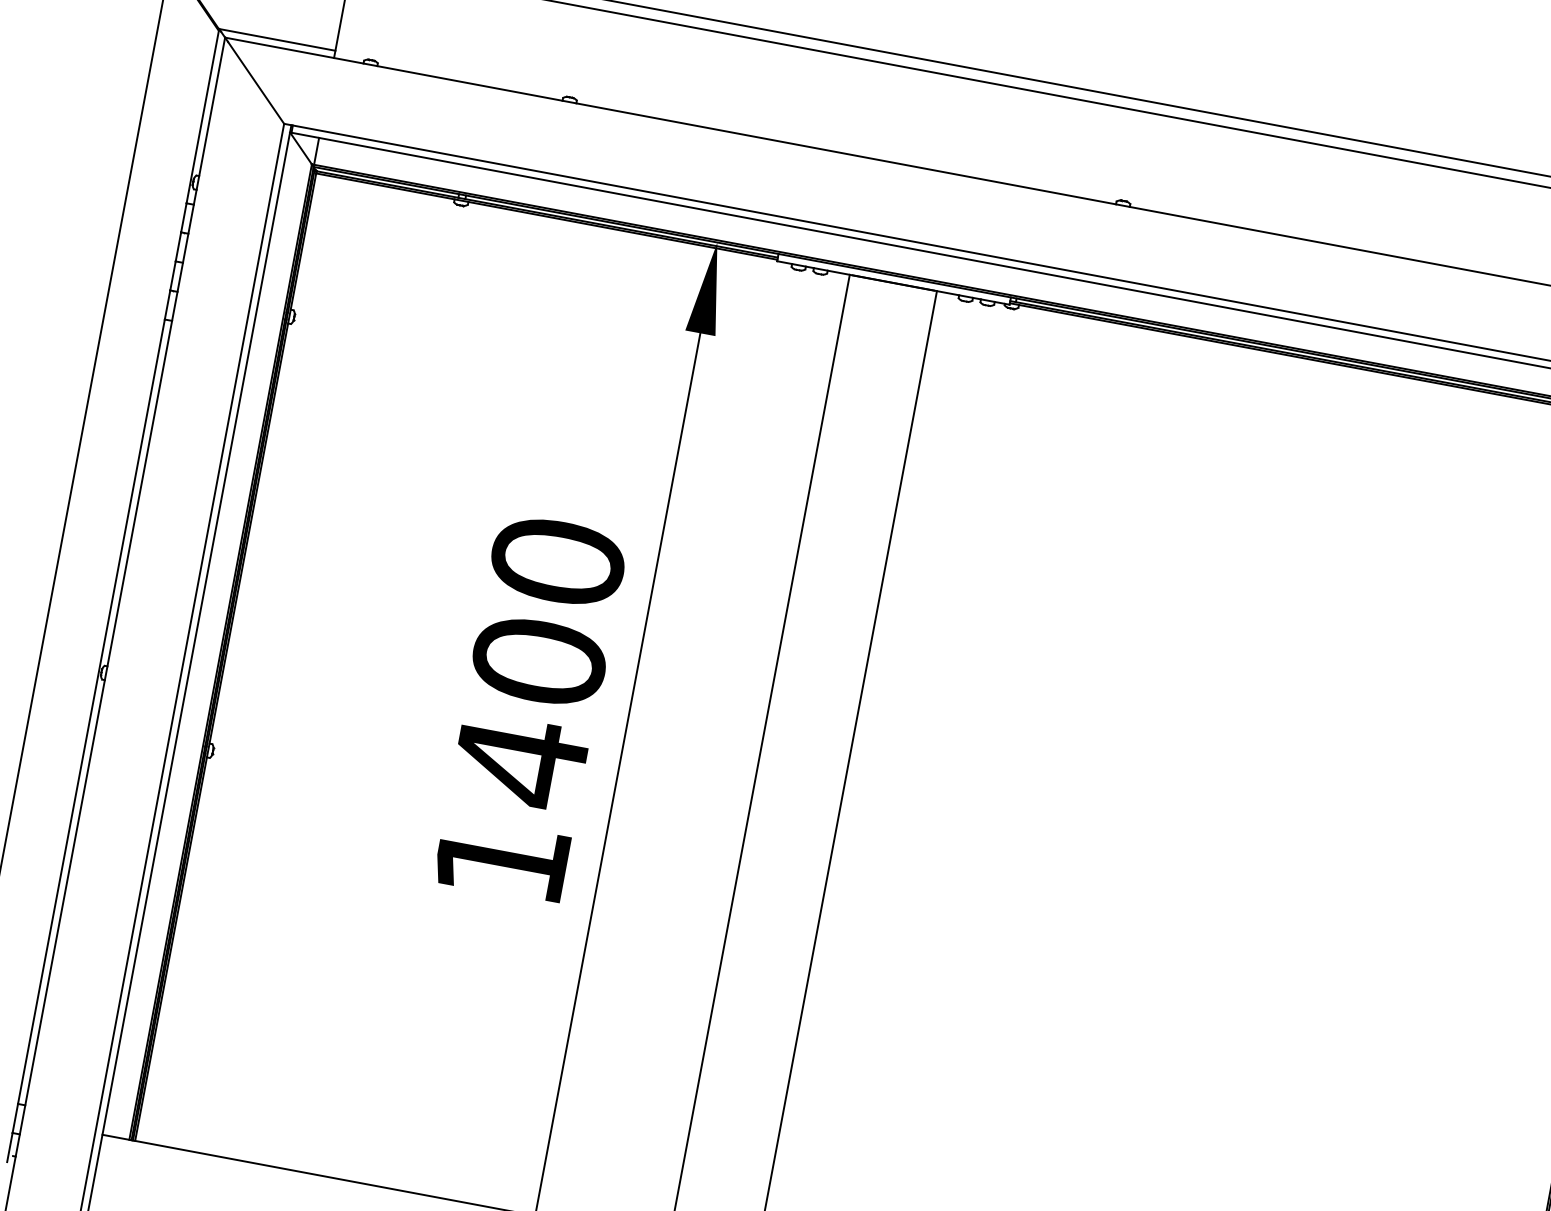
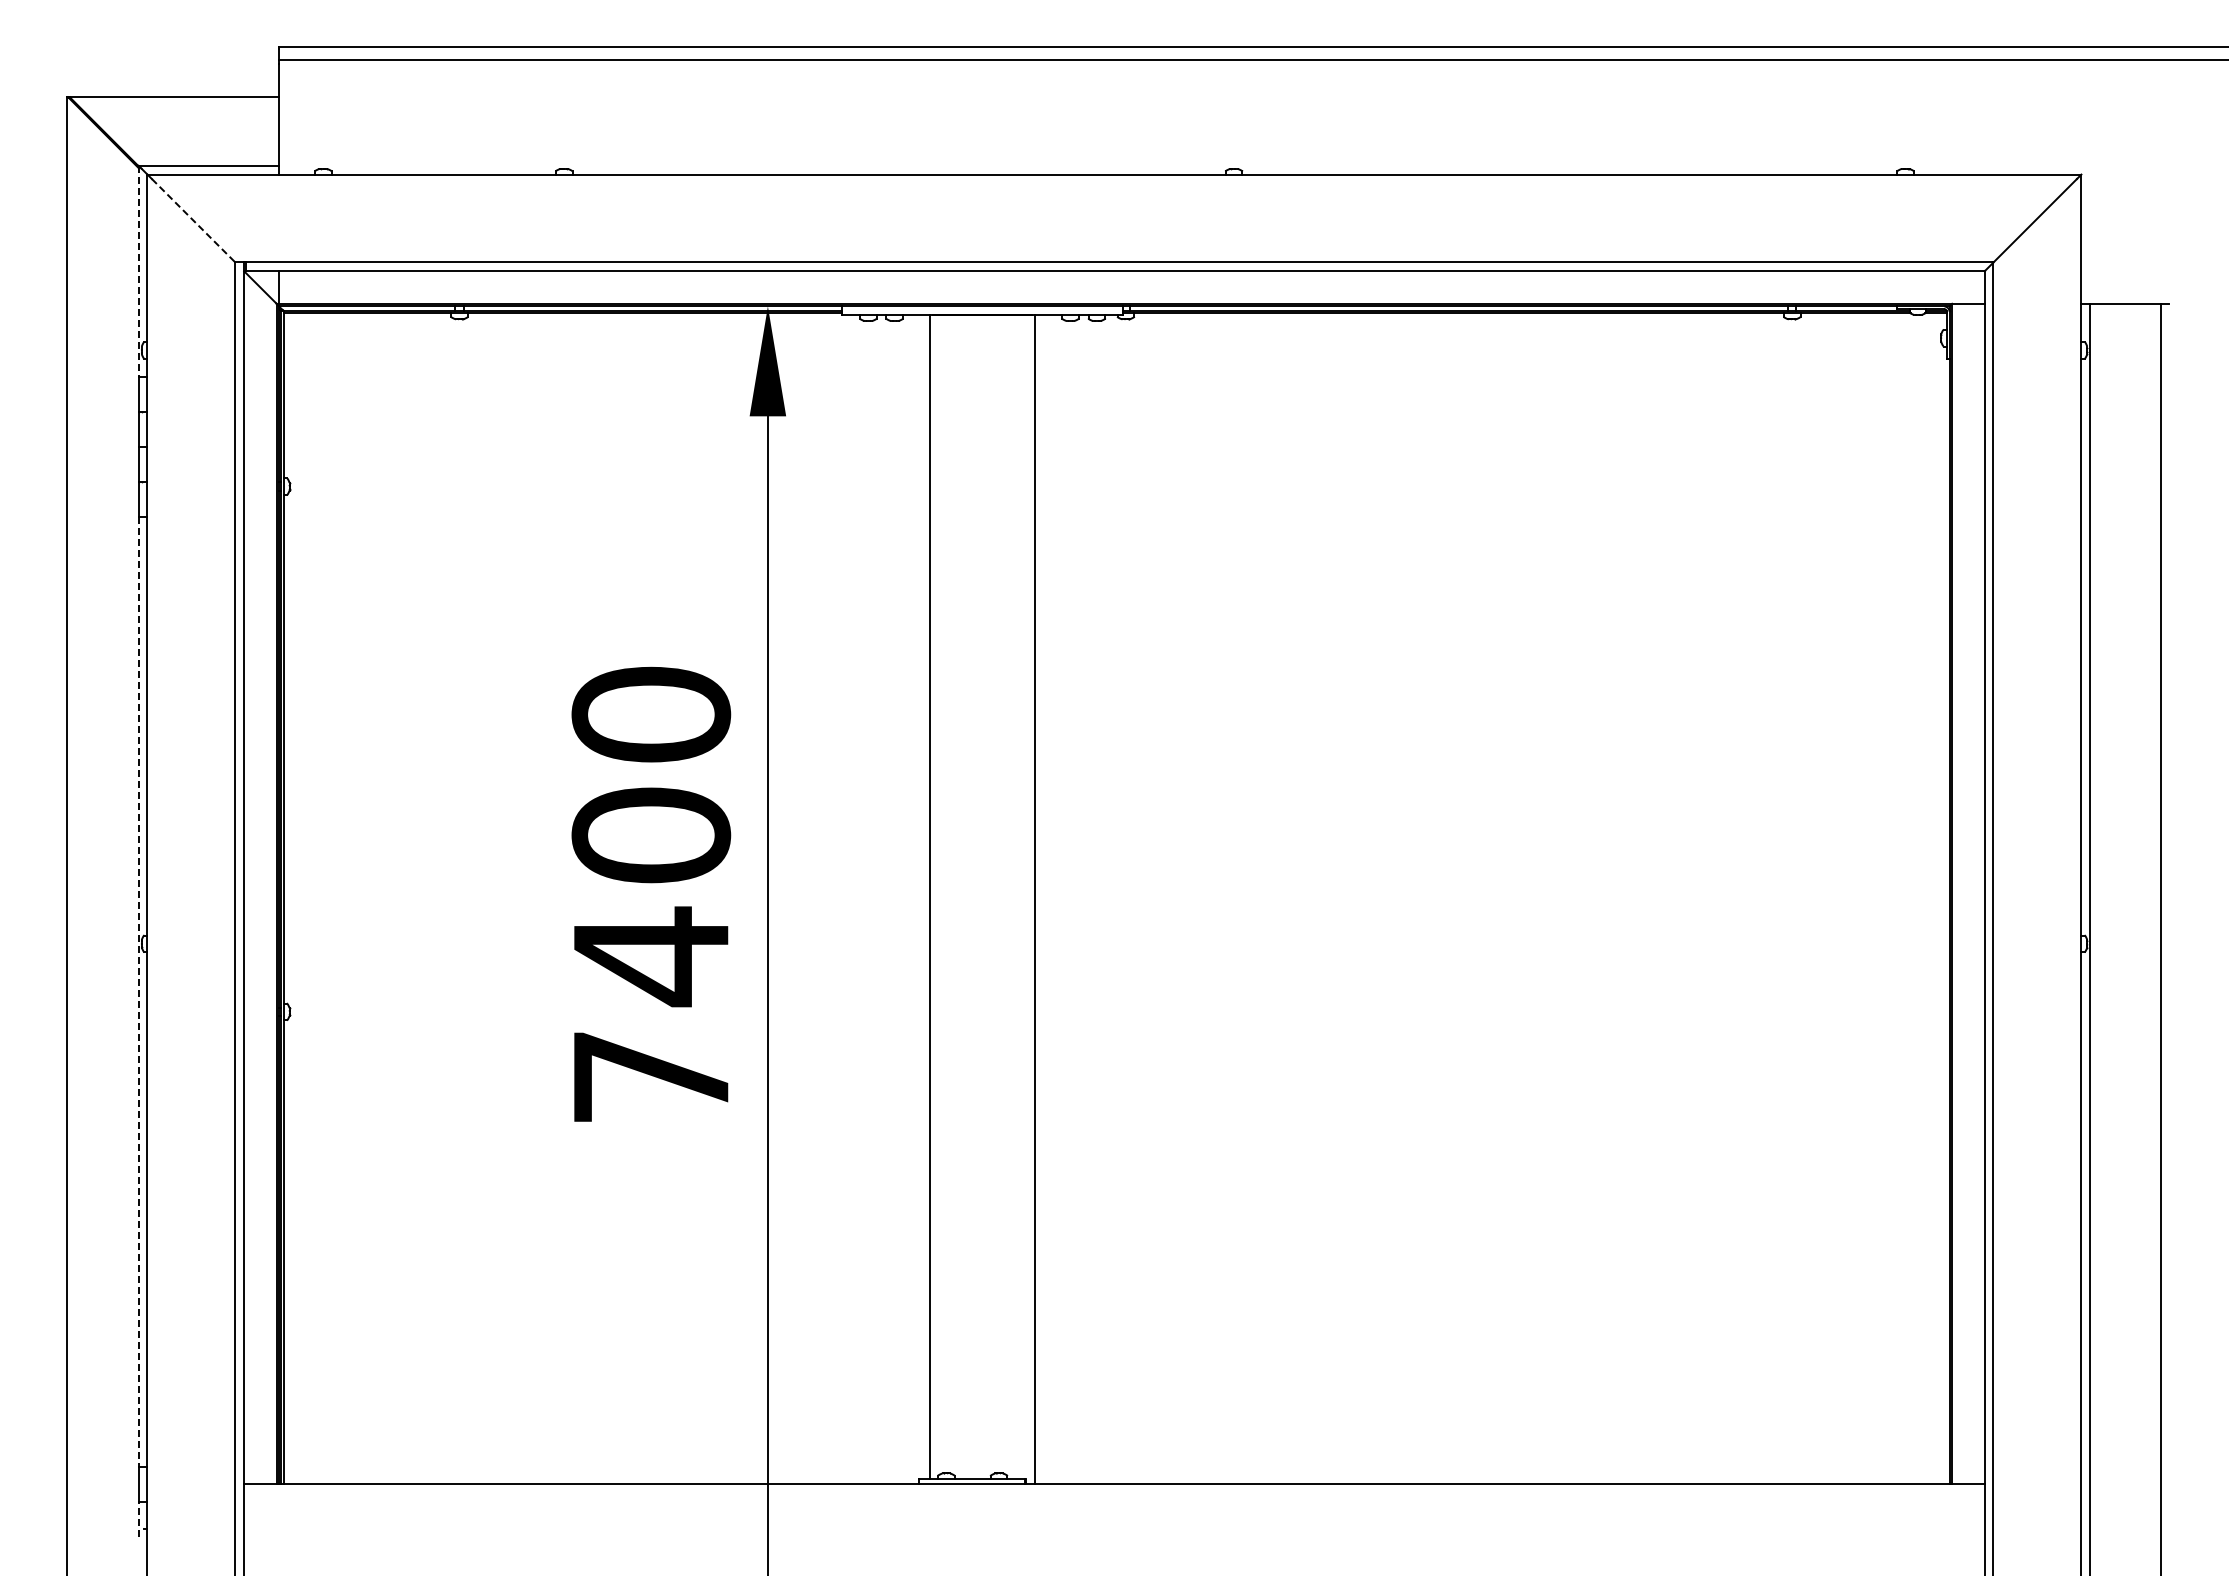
line: (255, 83) -> (193, 221), solid -> dashed
line: (202, 116) -> (138, 271), solid -> dashed
line: (91, 712) -> (138, 992), solid -> dashed
text: (502, 860) -> (651, 1076), 1400 -> 7400
line: (9, 1147) -> (138, 1519), solid -> dashed

